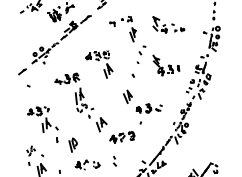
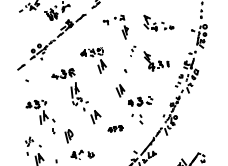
part: (140, 54) -> (132, 51), size x0.6
part: (122, 136) -> (115, 128), size x0.6
part: (115, 161) -> (141, 119), moved

